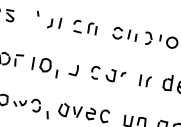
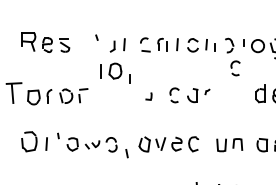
line: (104, 30) -> (177, 44), added
part: (150, 58) -> (235, 68), added
part: (45, 66) -> (115, 72), moved
part: (73, 70) -> (148, 96), size x0.6
part: (144, 80) -> (233, 95), removed

